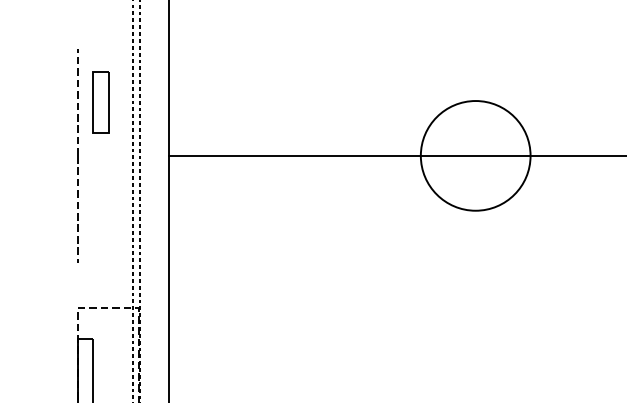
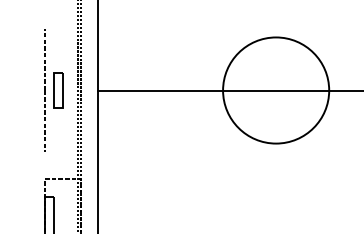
part: (100, 102) -> (58, 90), moved
circle: (476, 155) -> (276, 90), size x1.67

